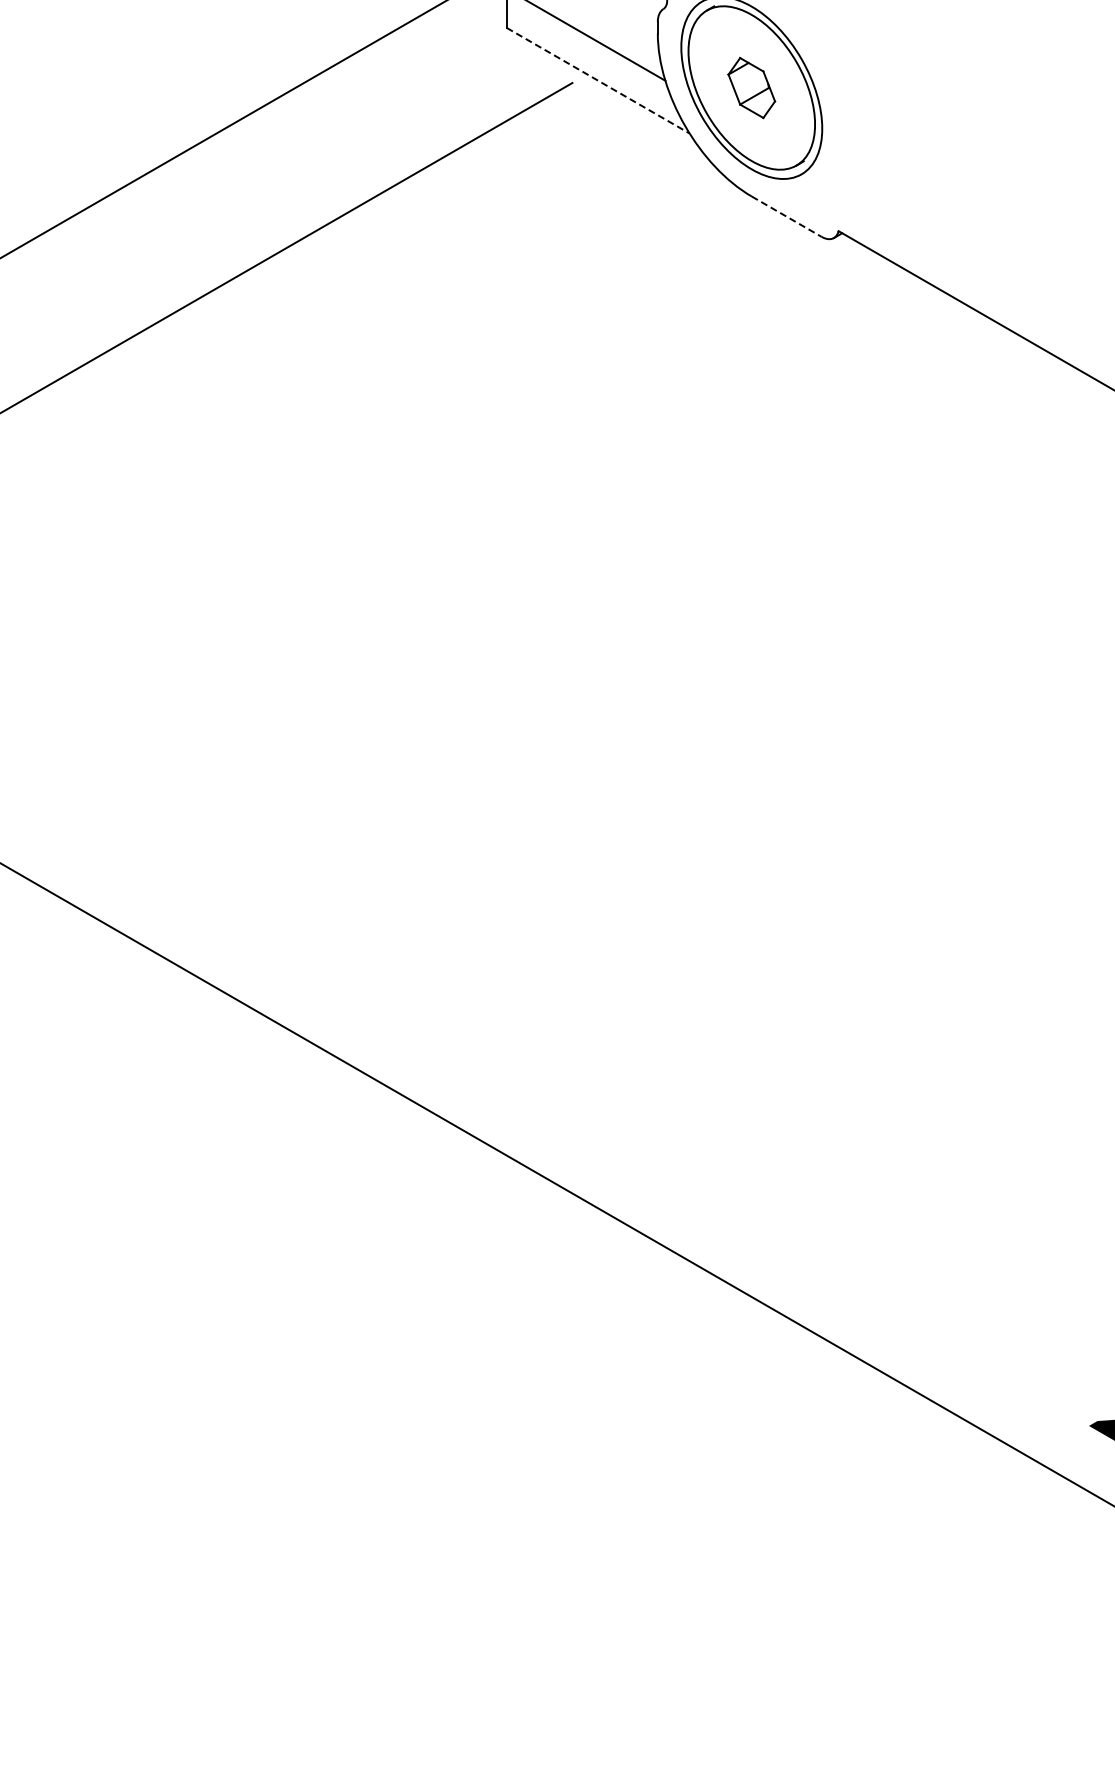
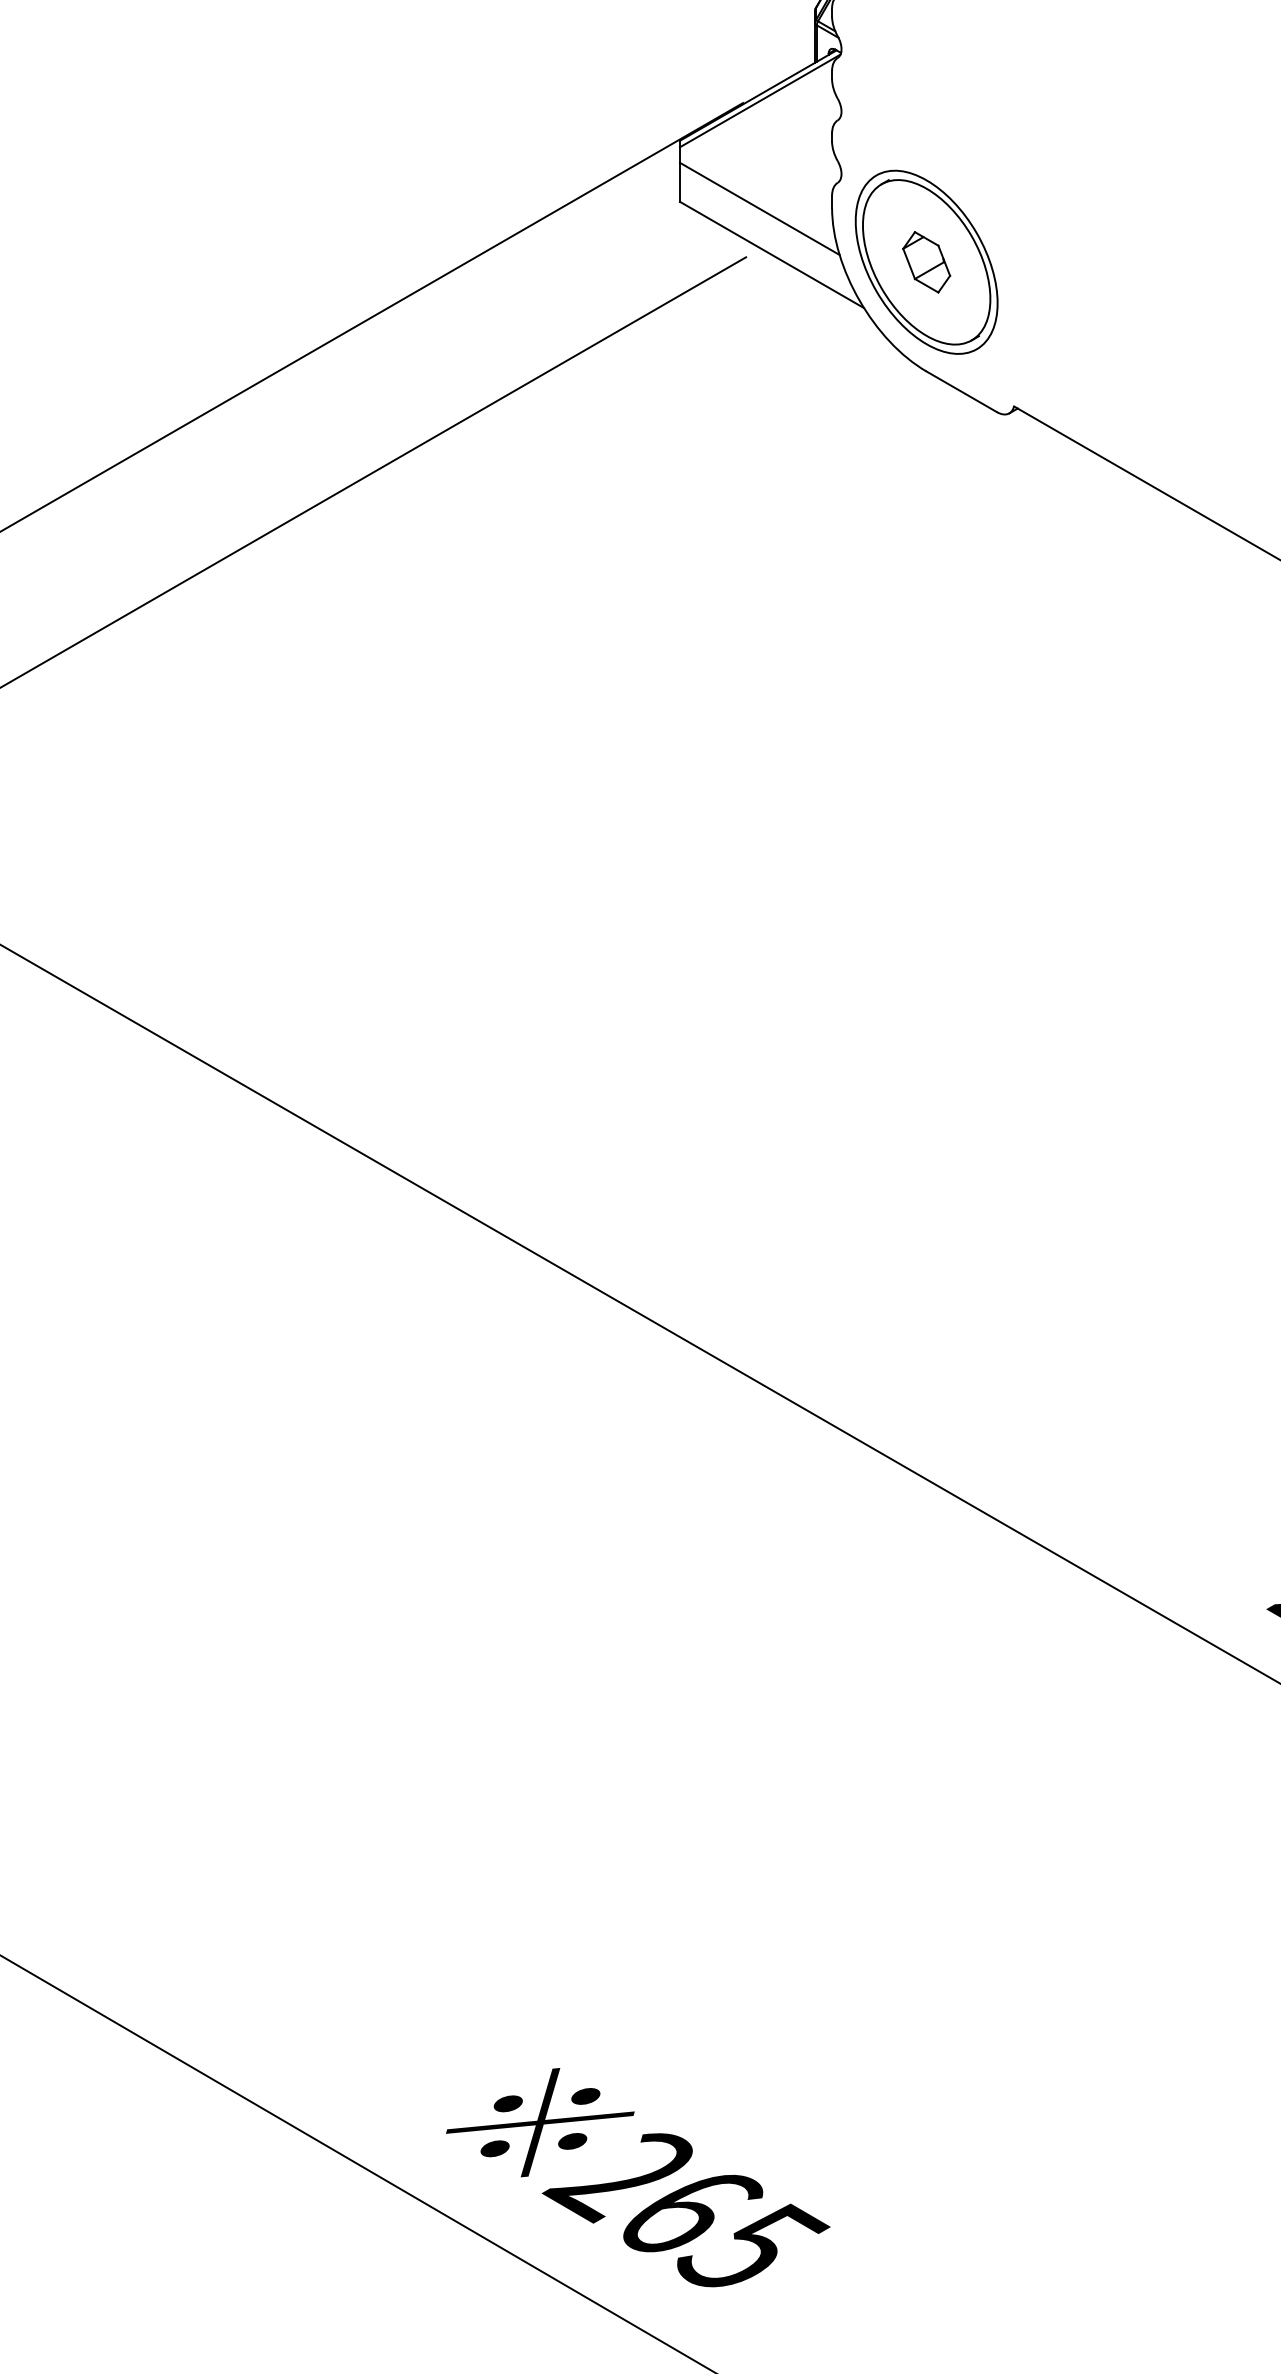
line: (598, 81) -> (772, 255), dashed -> solid
line: (786, 216) -> (961, 391), dashed -> solid

